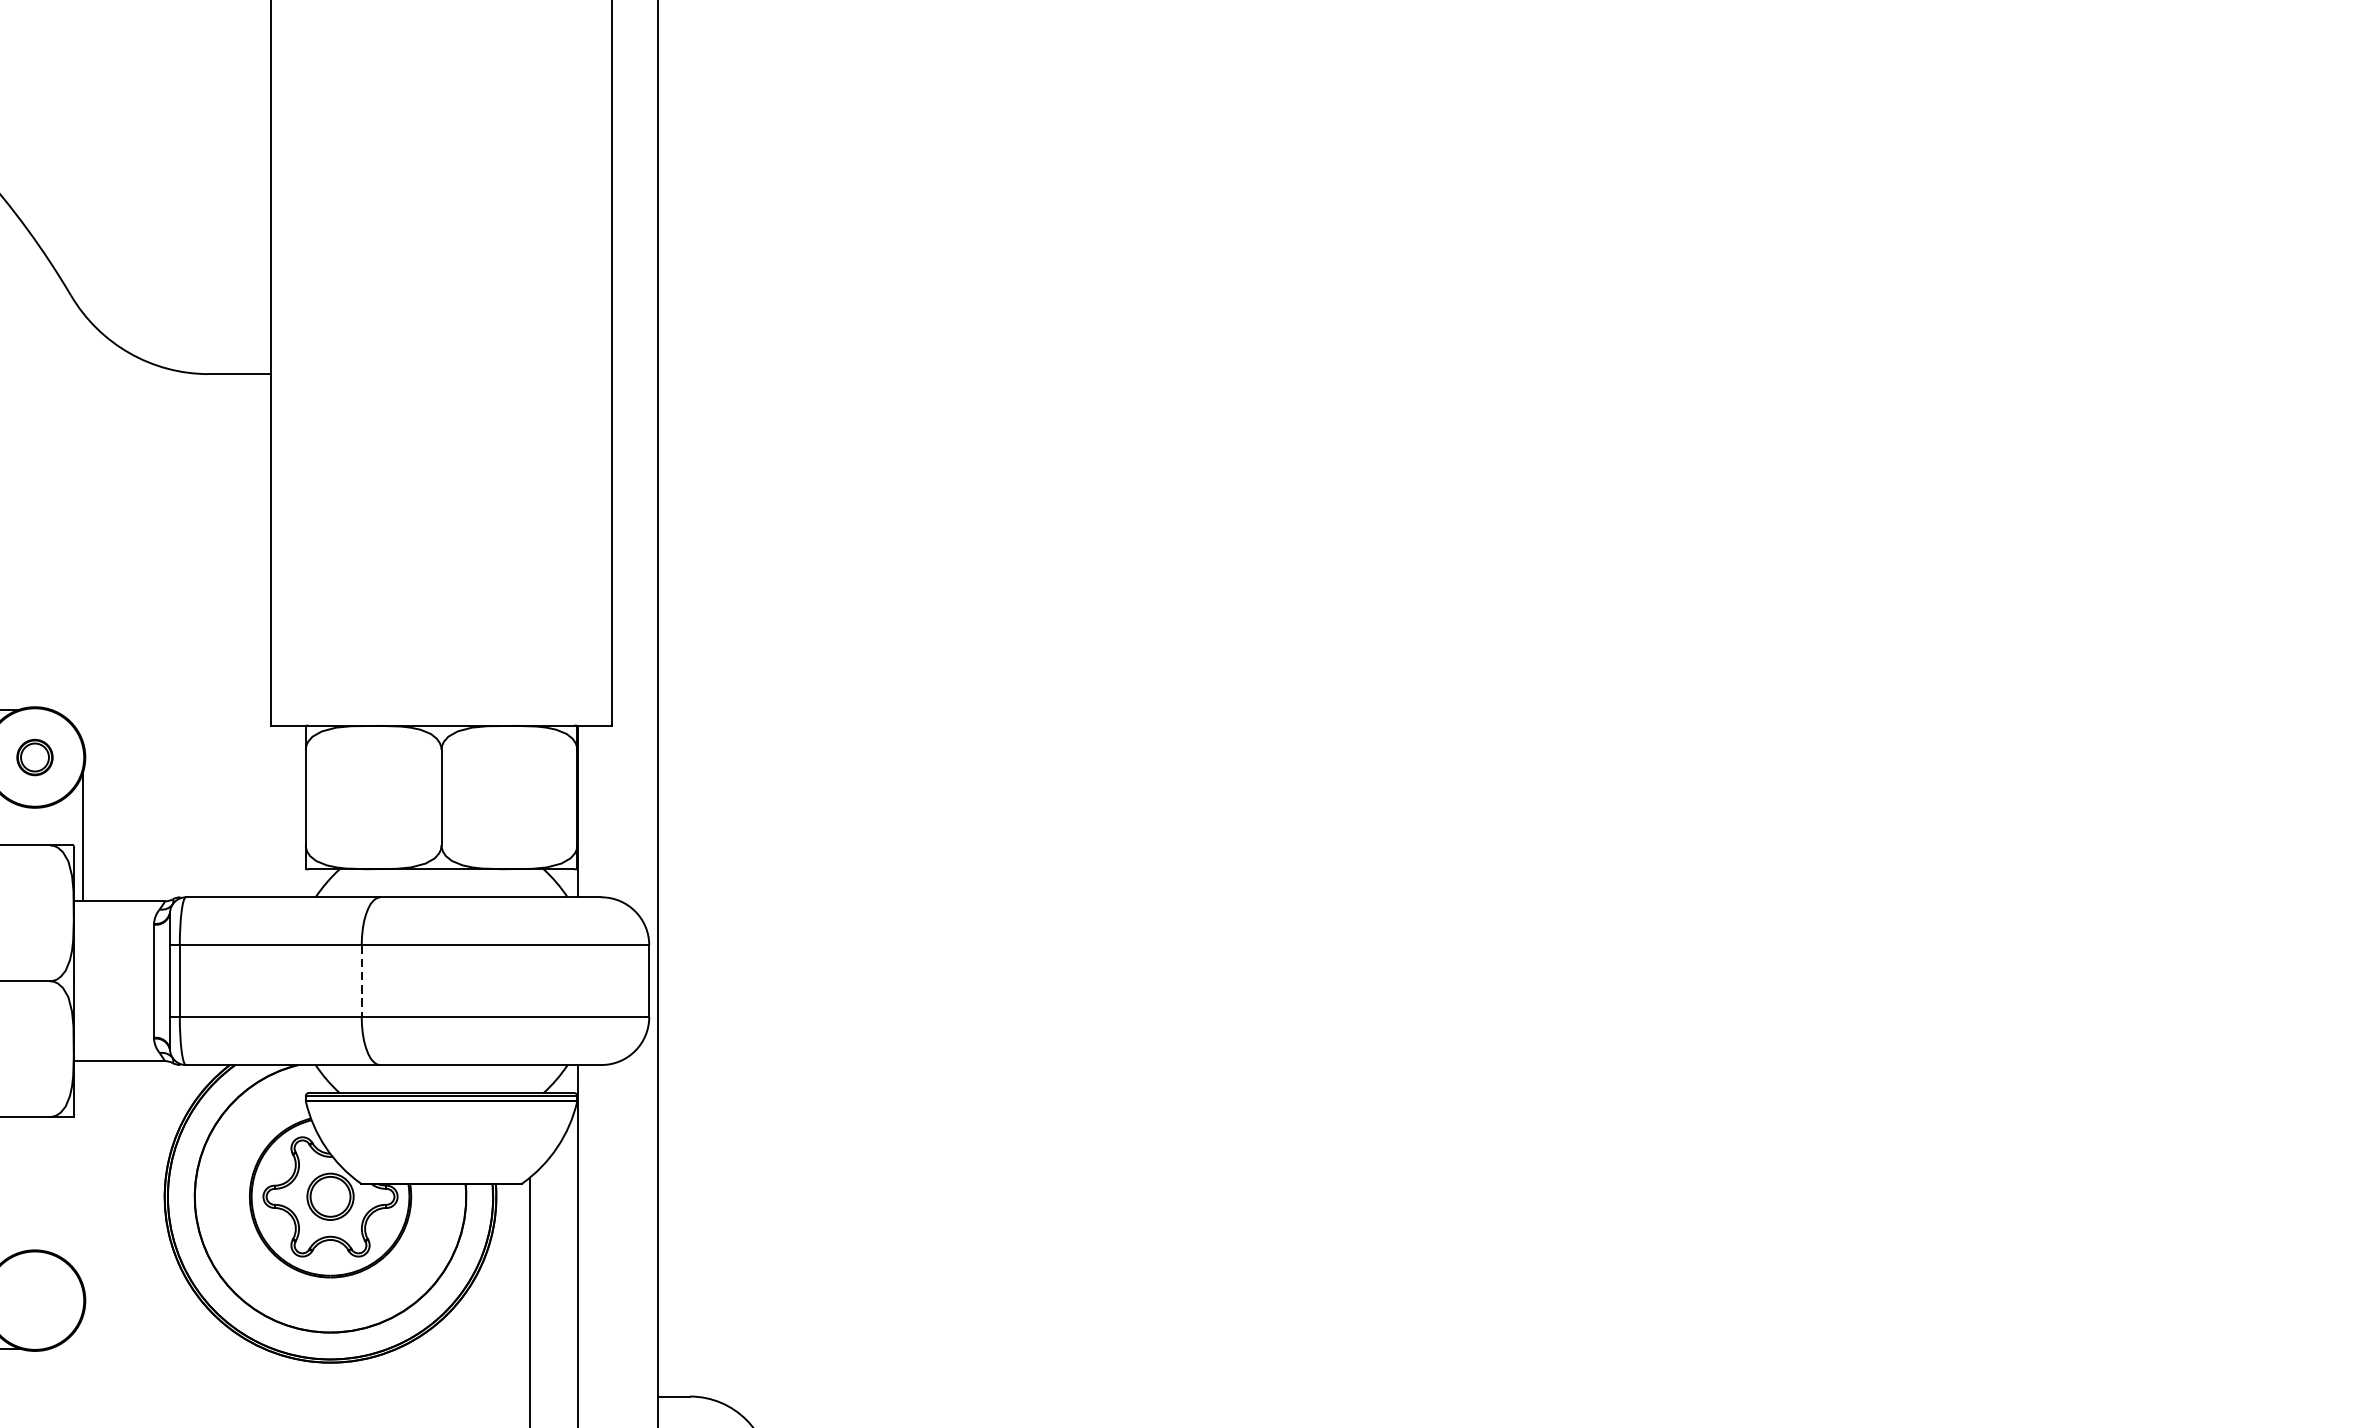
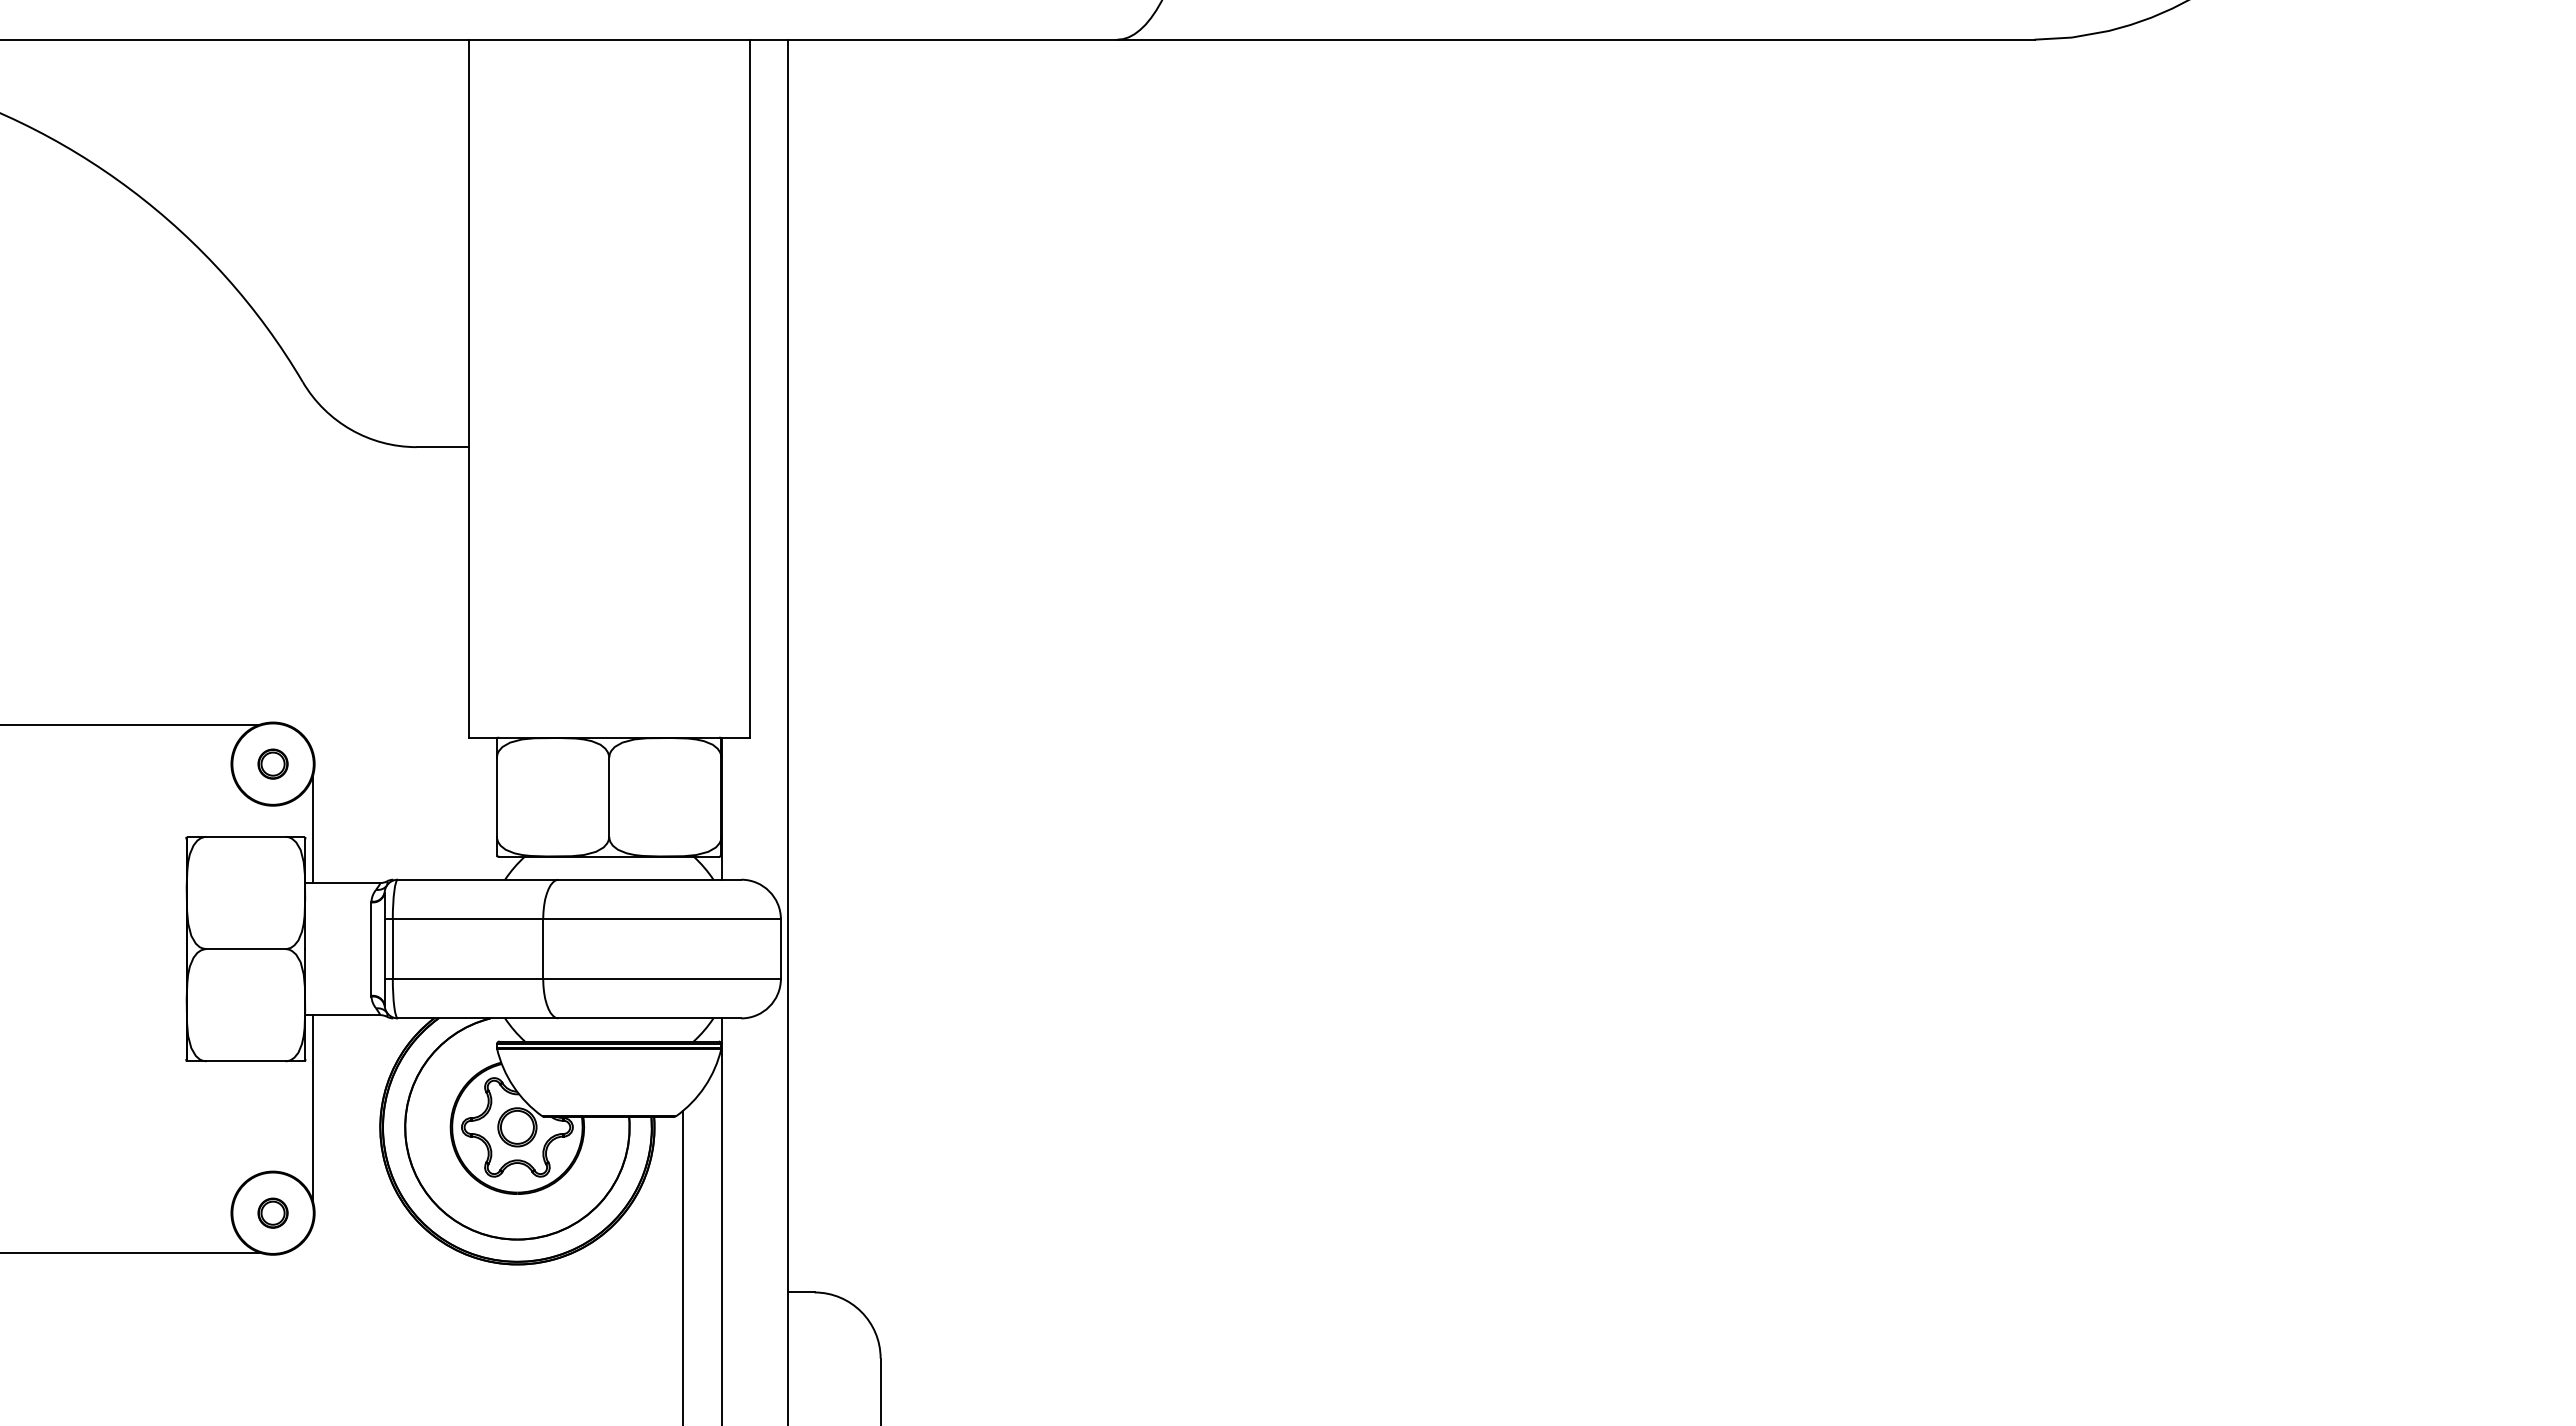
line: (362, 981) -> (543, 949), dashed -> solid
line: (82, 1172) -> (312, 1107), added
part: (34, 1299) -> (272, 1212), added

